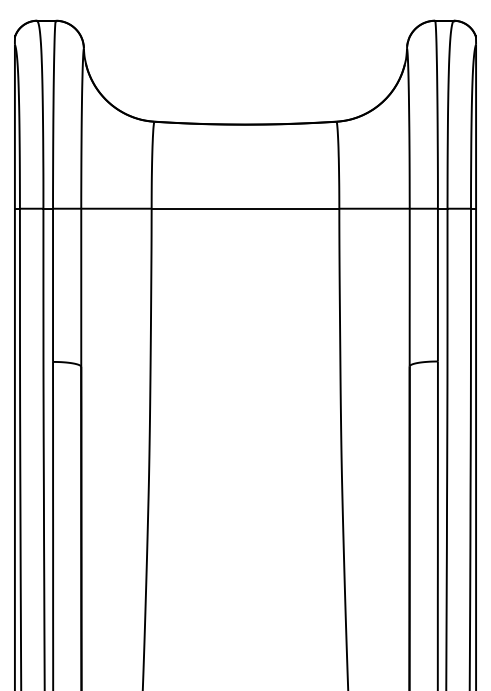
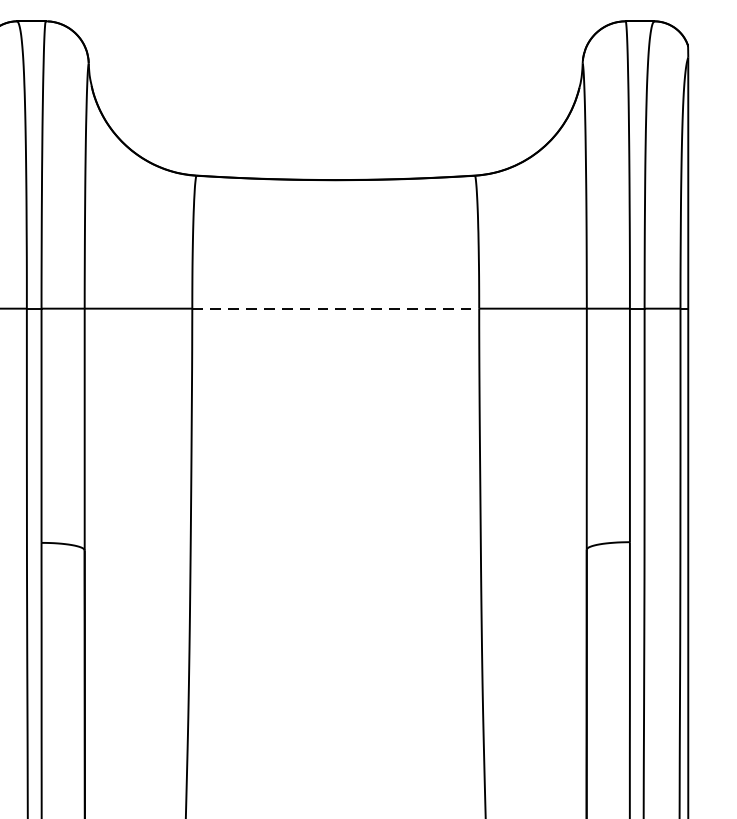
line: (245, 208) -> (335, 308), solid -> dashed

